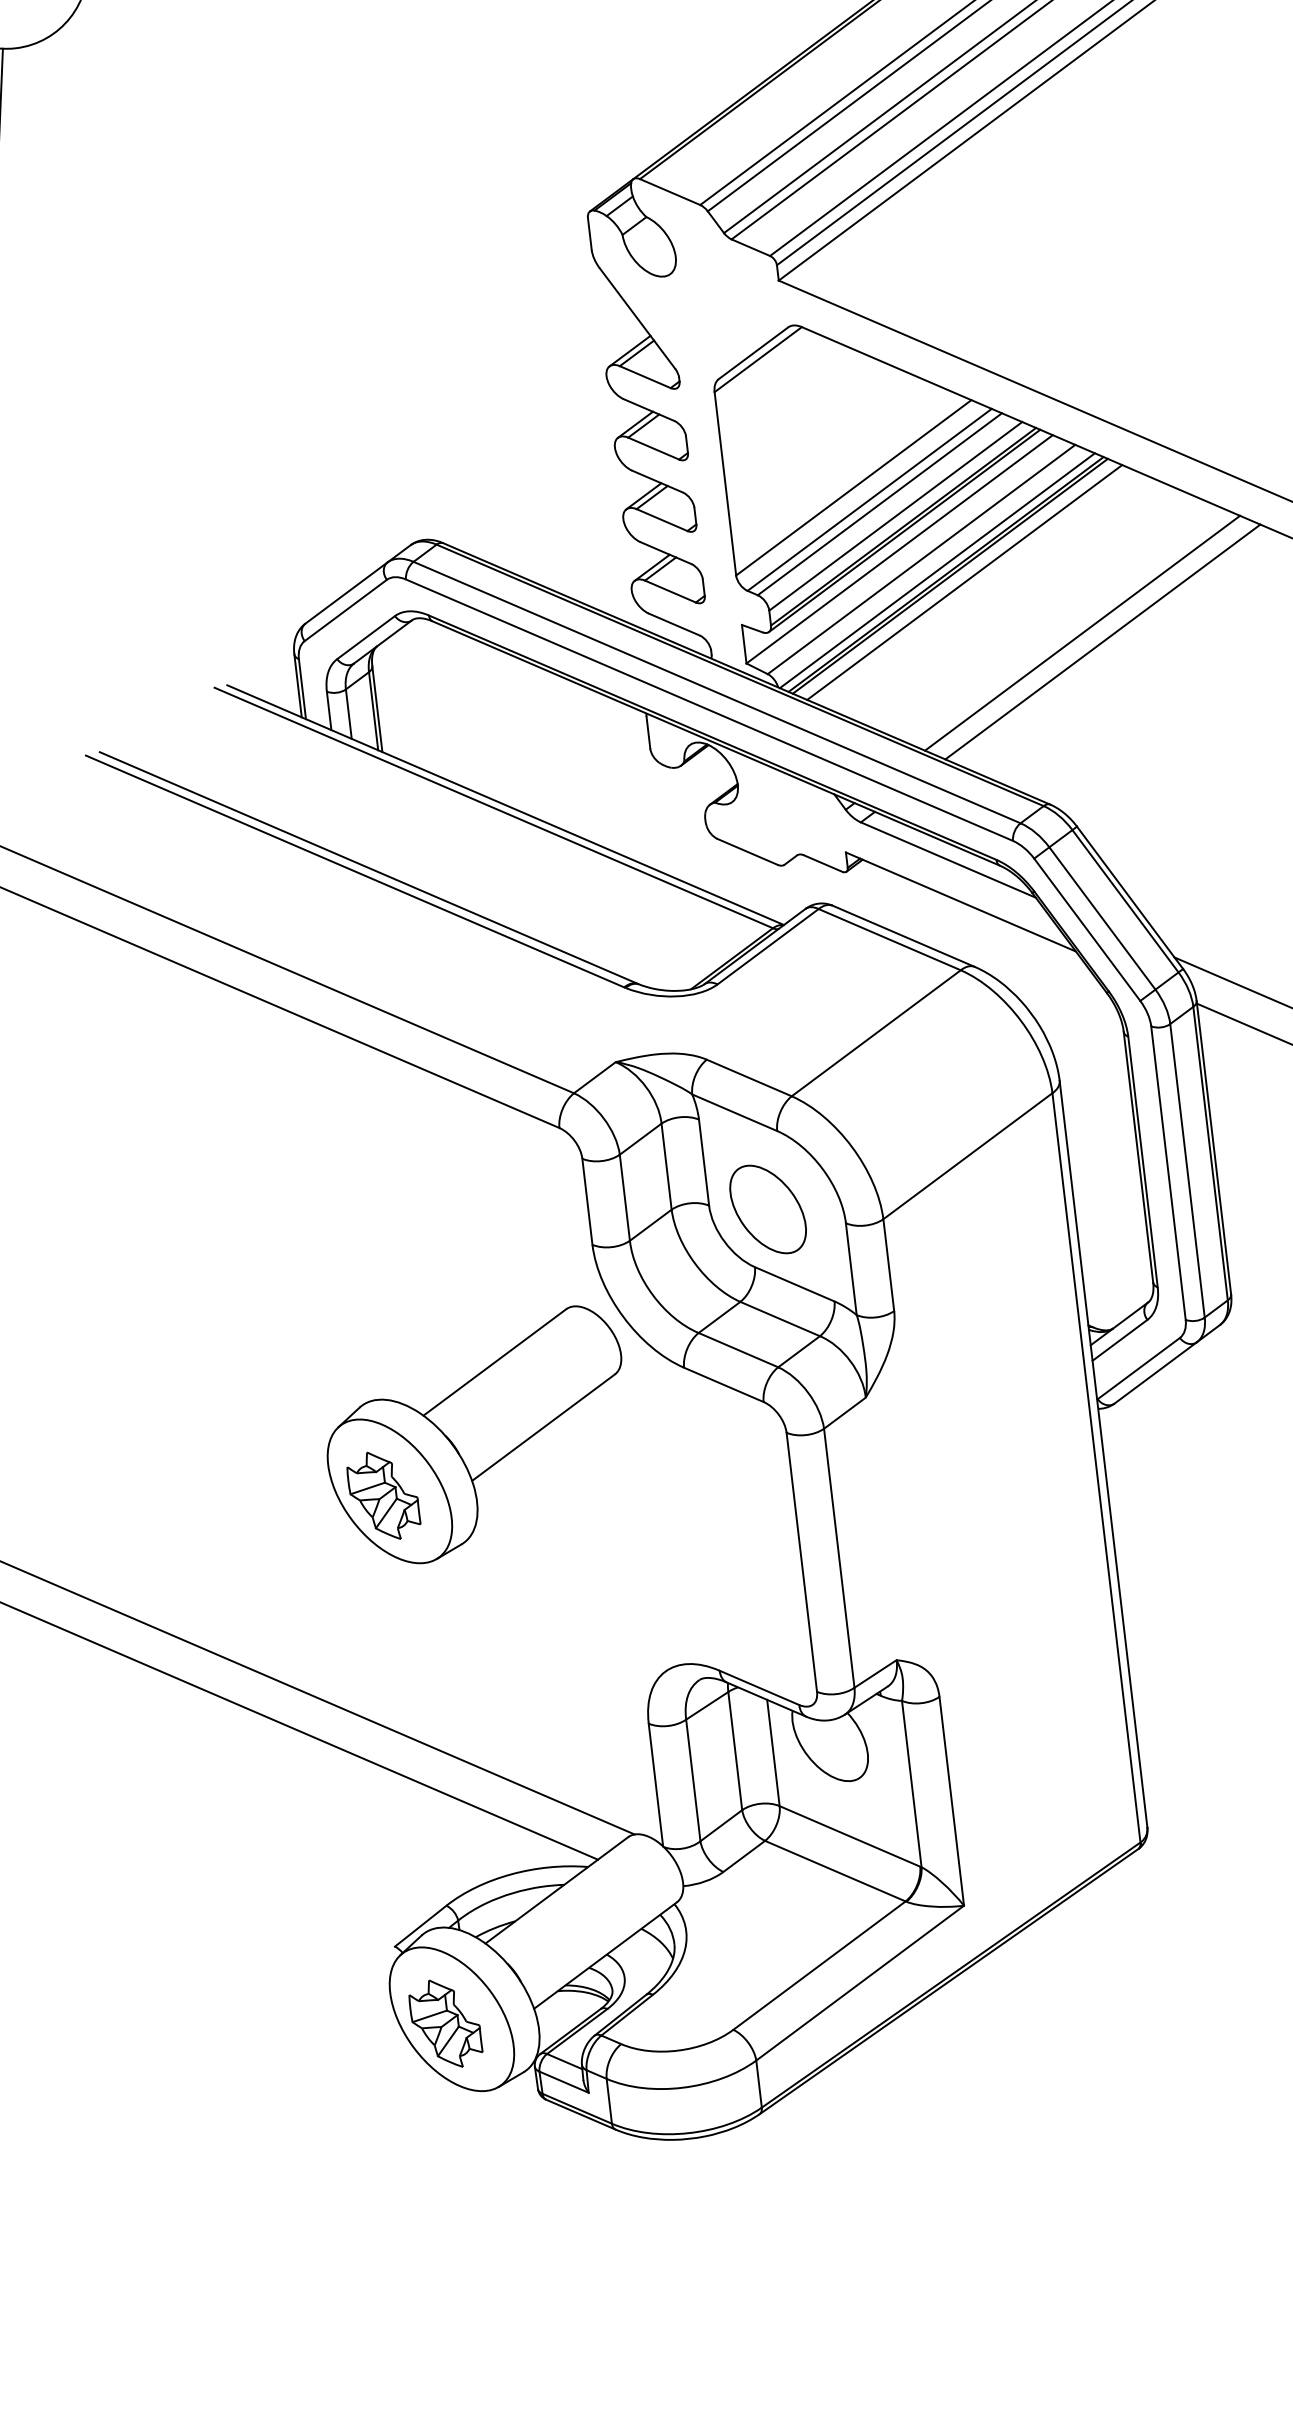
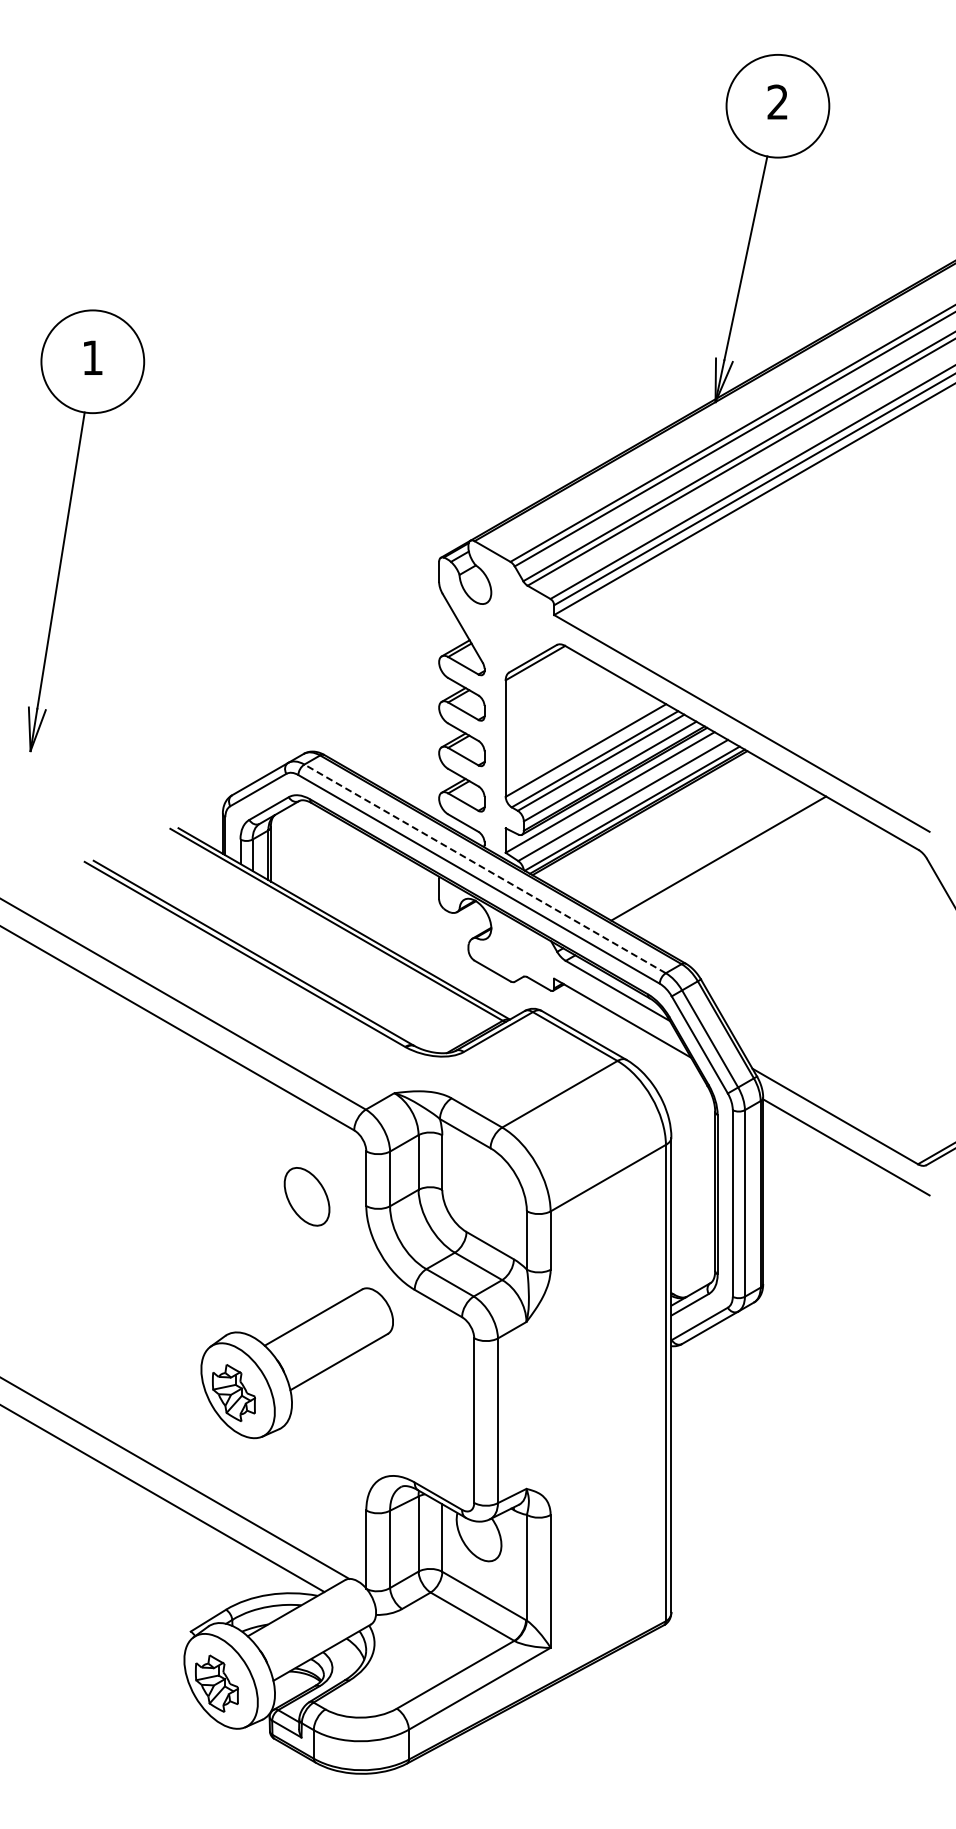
line: (964, 583) -> (648, 818), removed
line: (1102, 641) -> (730, 865), removed
line: (717, 691) -> (485, 868), solid -> dashed
part: (767, 1209) -> (306, 1196), moved
part: (476, 1437) -> (296, 1363), moved

